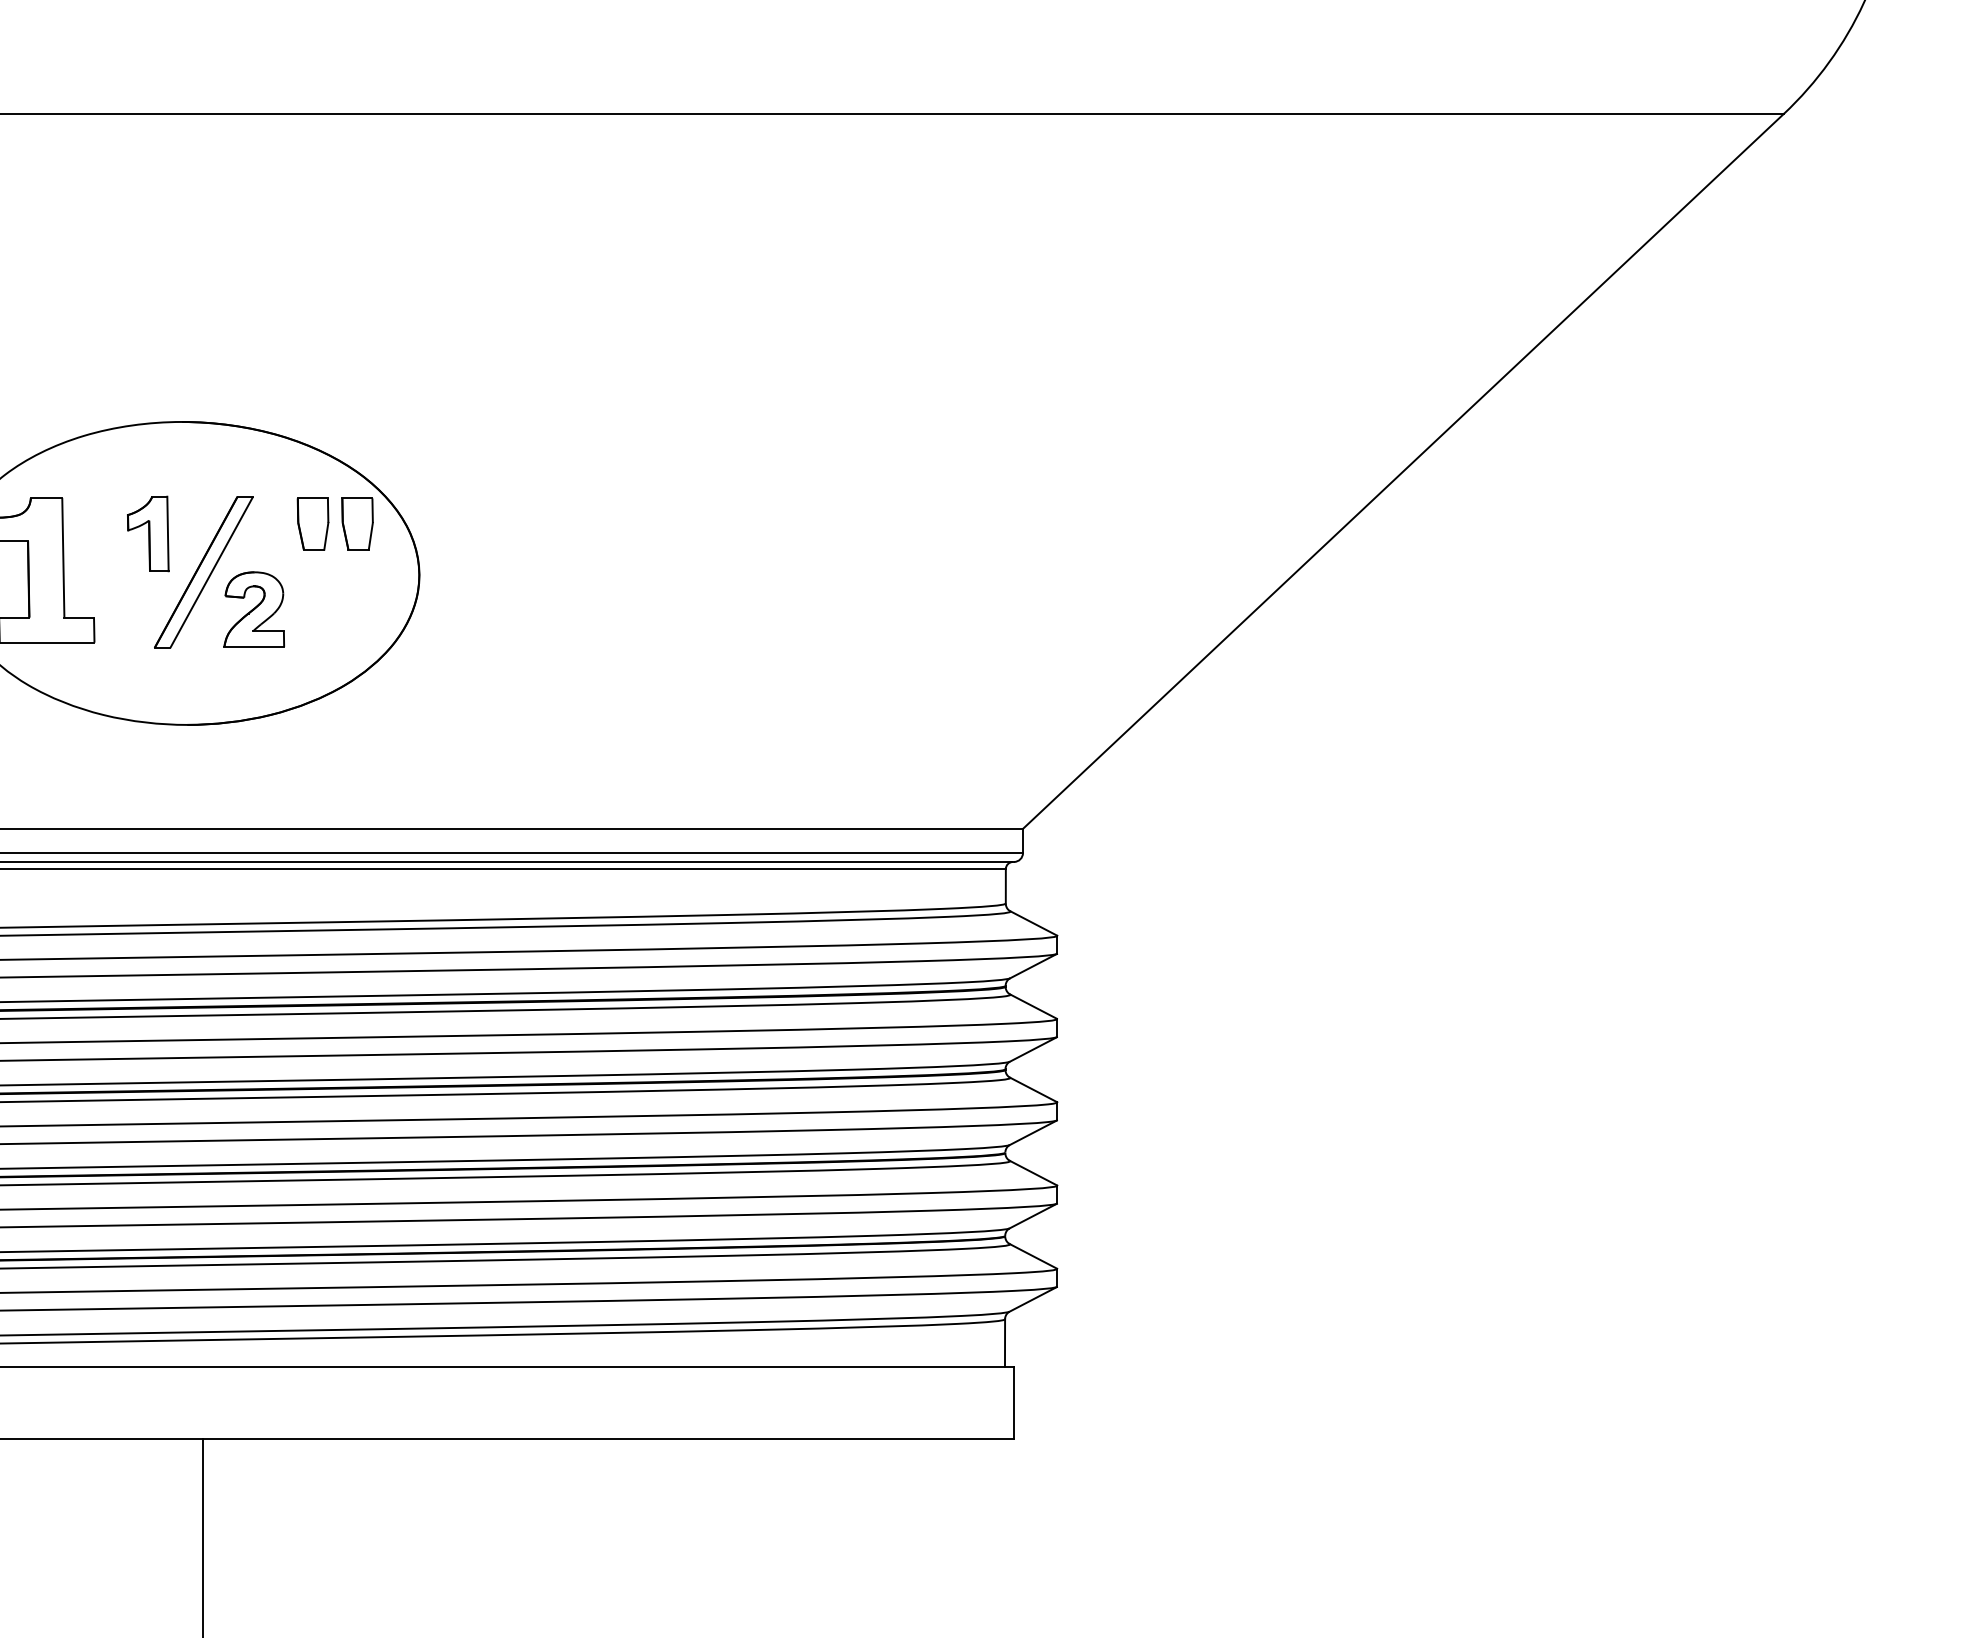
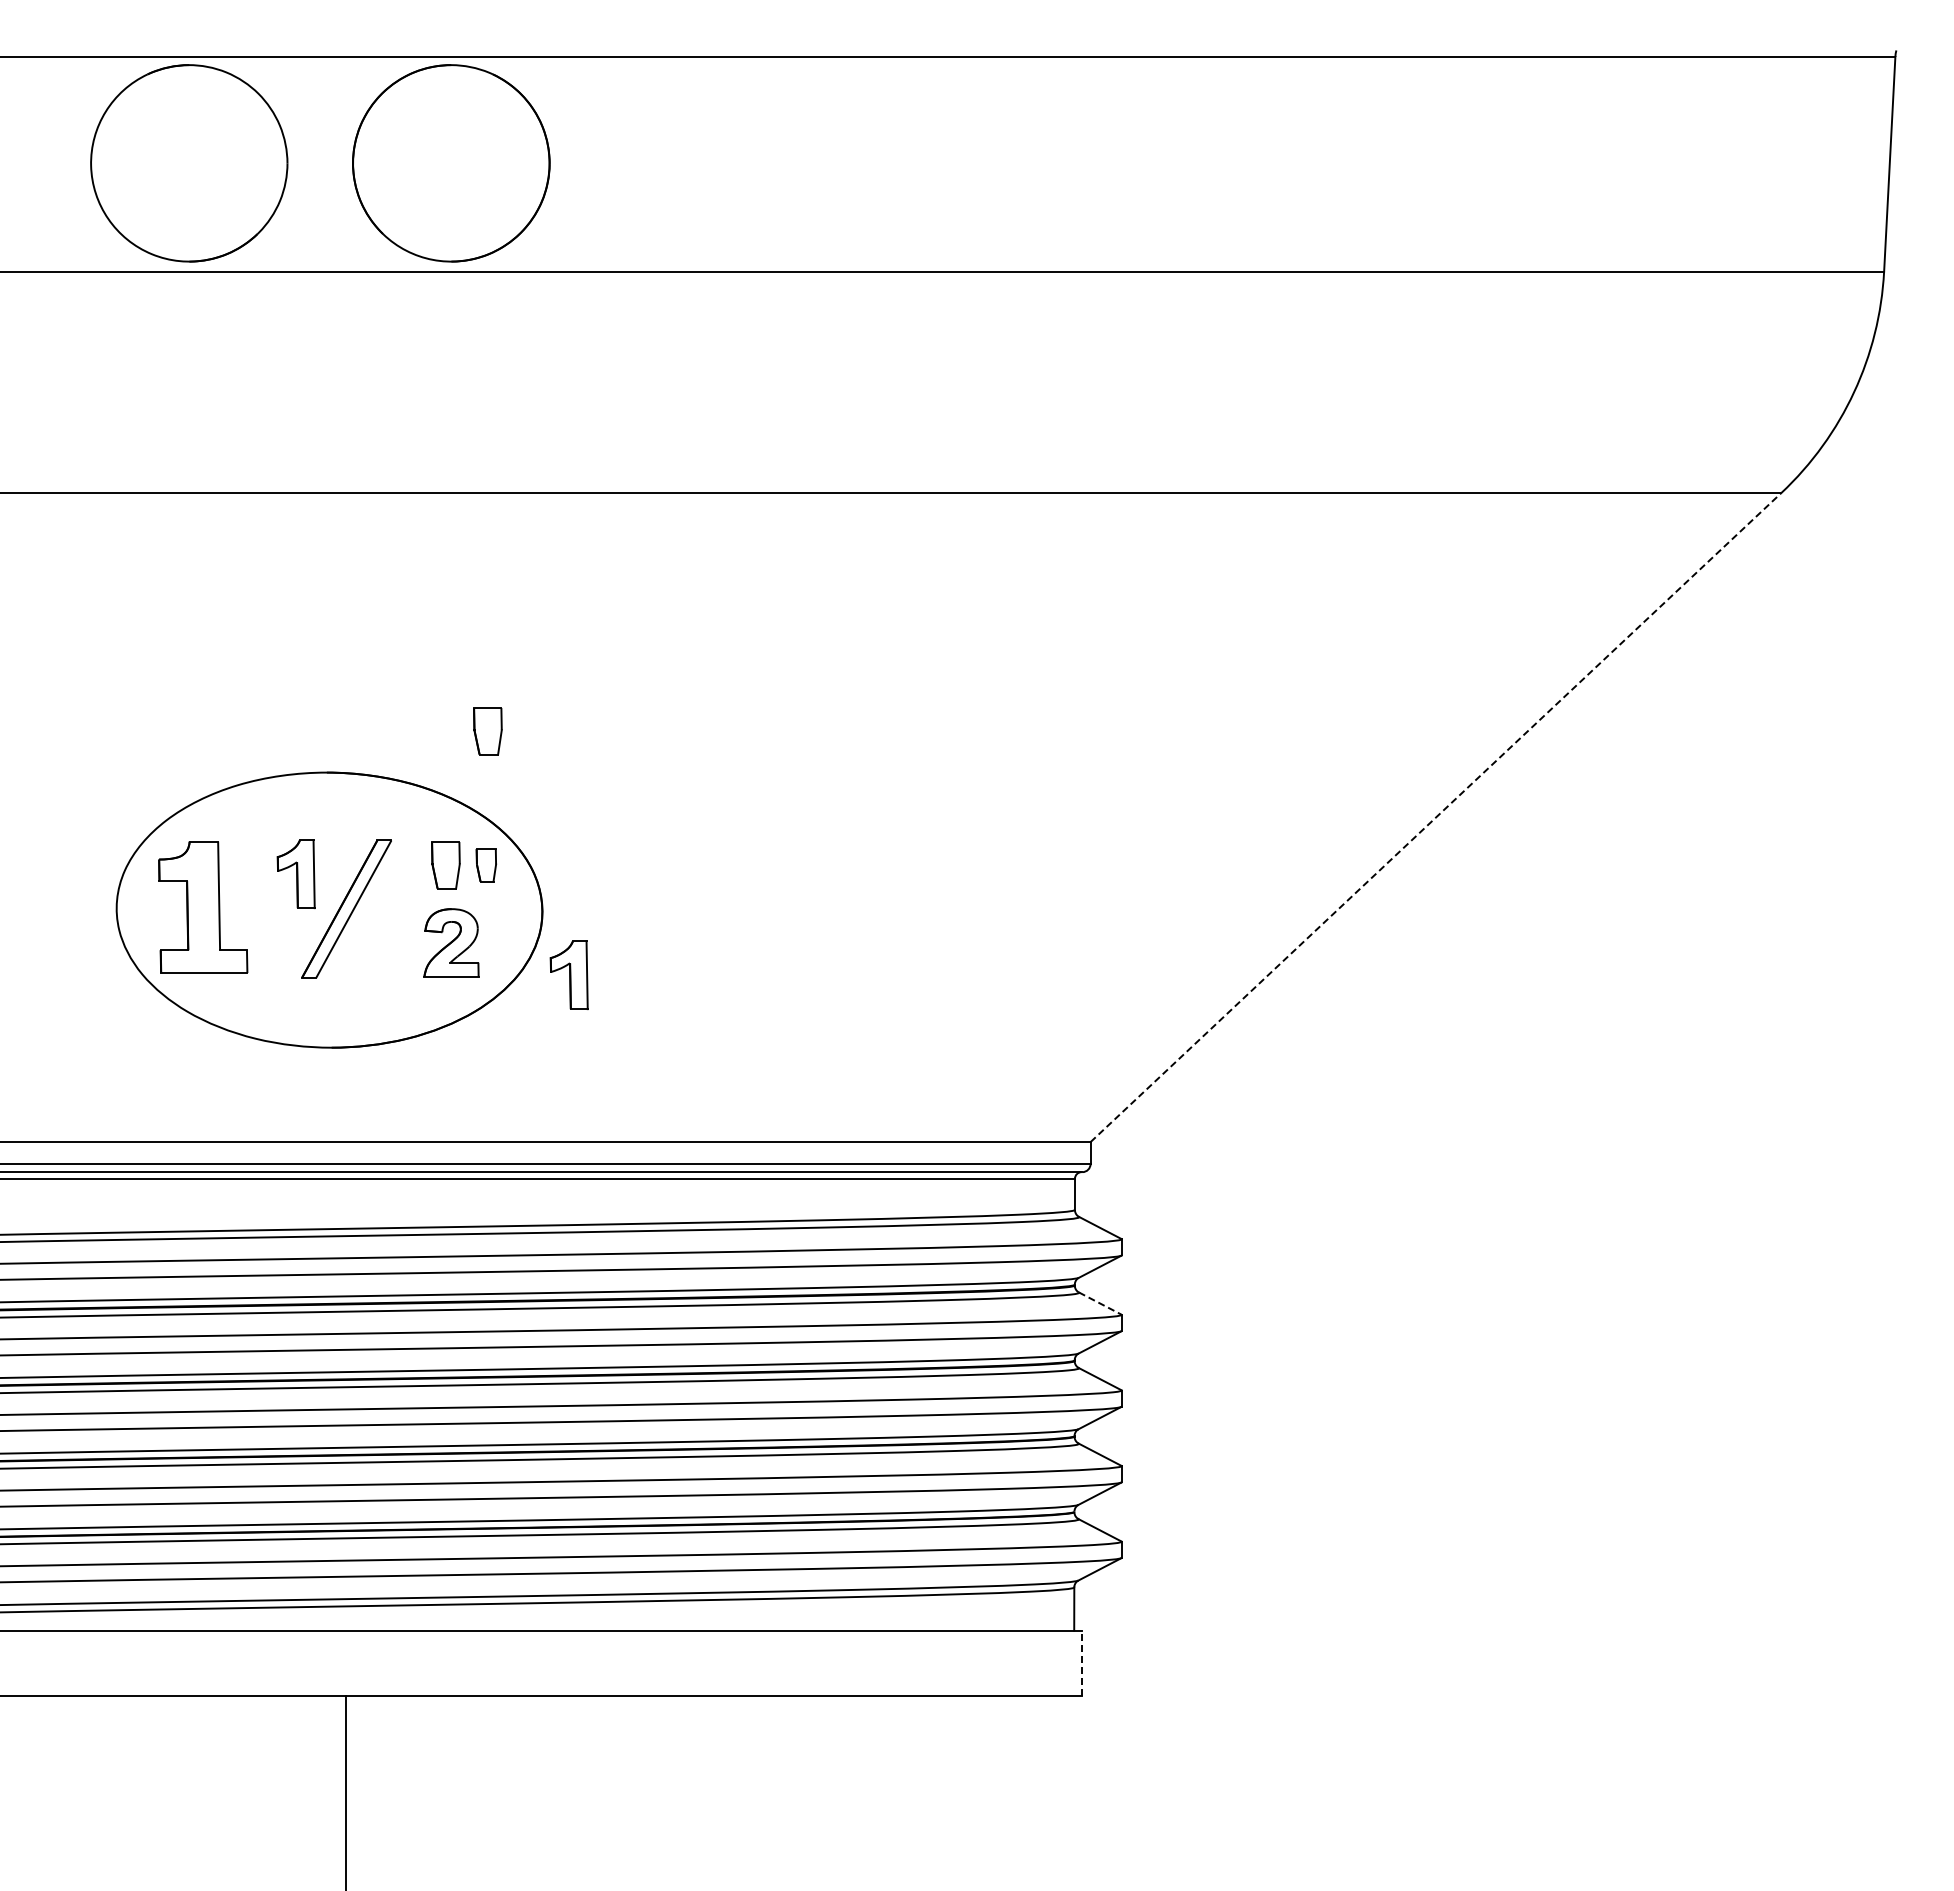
part: (358, 376) -> (487, 731), added
line: (1402, 471) -> (1435, 817), solid -> dashed
part: (357, 524) -> (486, 865), size x0.7
part: (254, 609) -> (451, 942), moved
part: (448, 645) -> (568, 975), added
line: (1033, 1006) -> (1100, 1303), solid -> dashed
line: (1014, 1403) -> (1082, 1663), solid -> dashed

